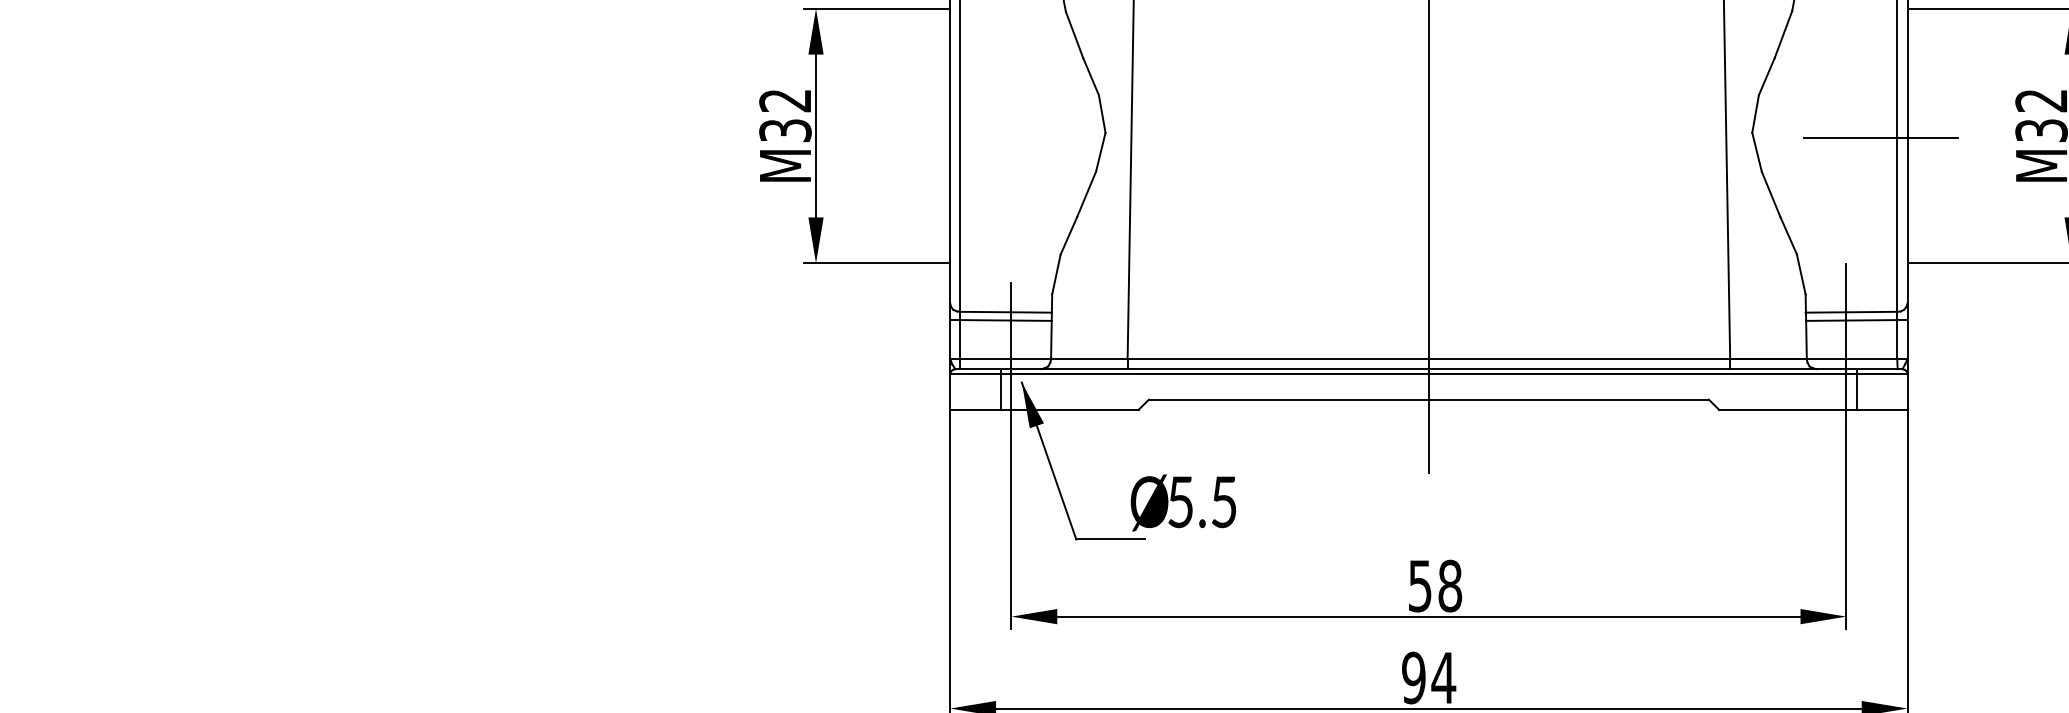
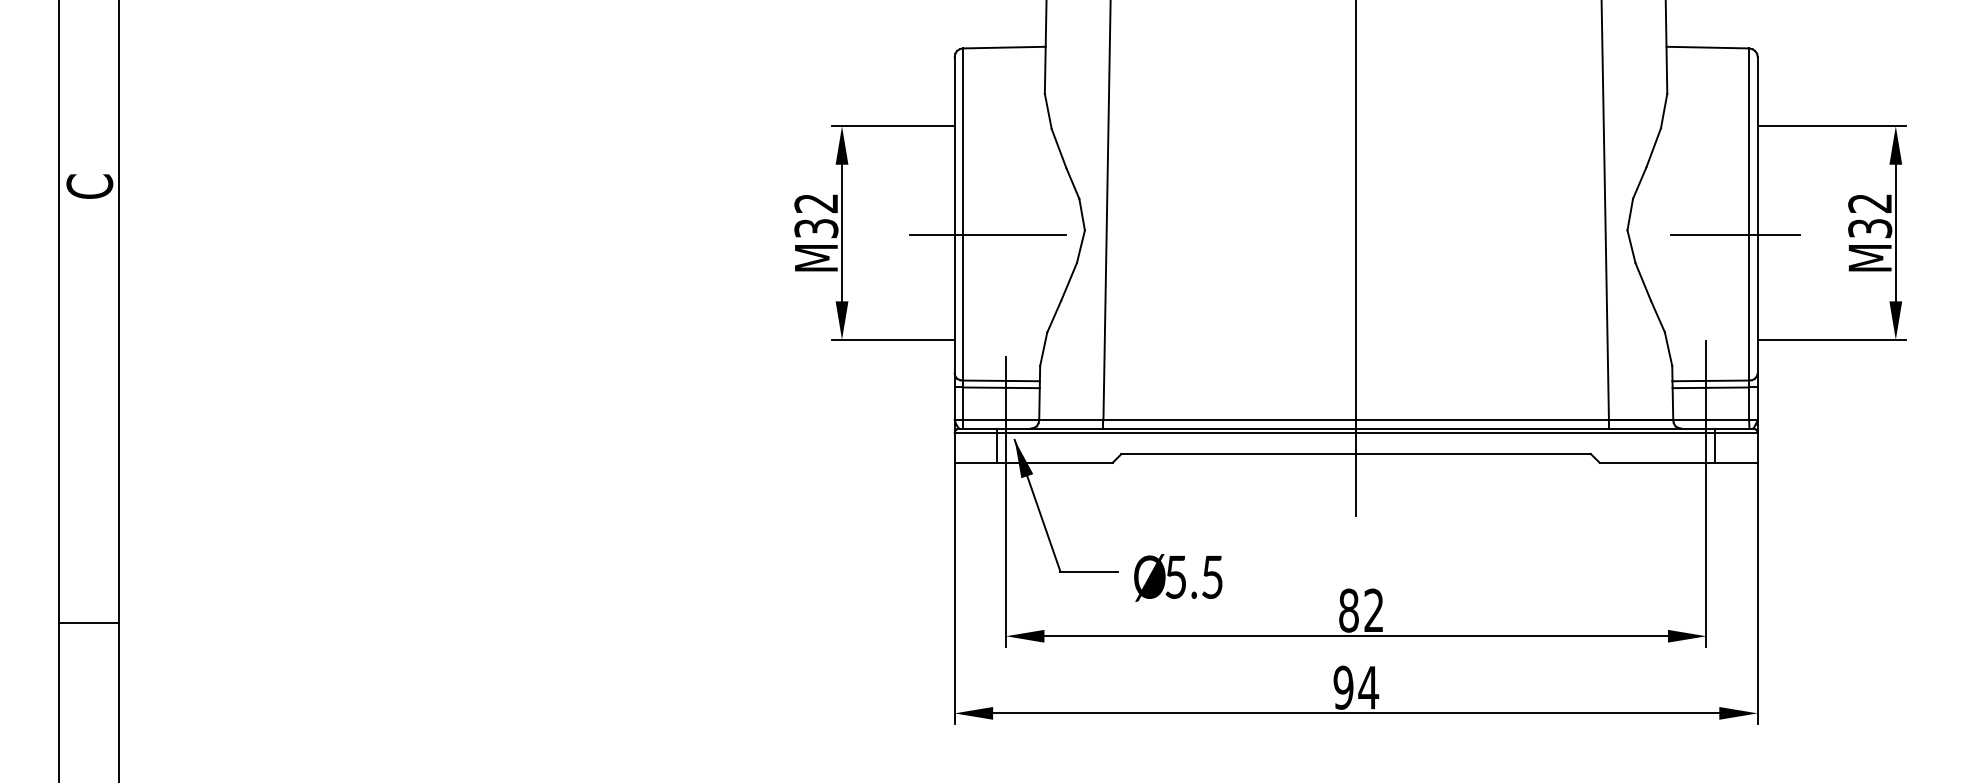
line: (989, 138) -> (987, 235), added
text: (1183, 502) -> (1178, 577), moved
text: (1435, 585) -> (1361, 610), 58 -> 82

